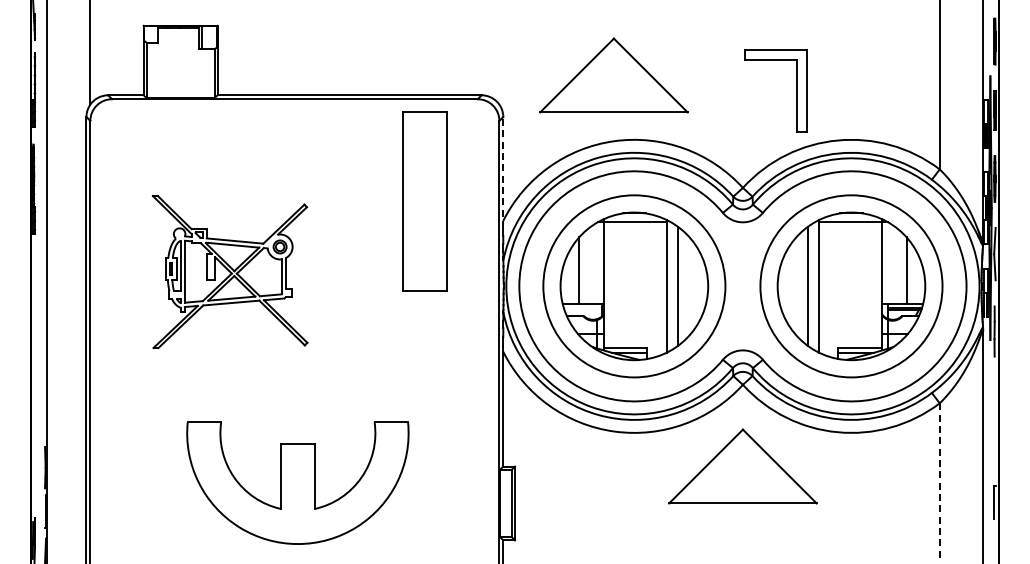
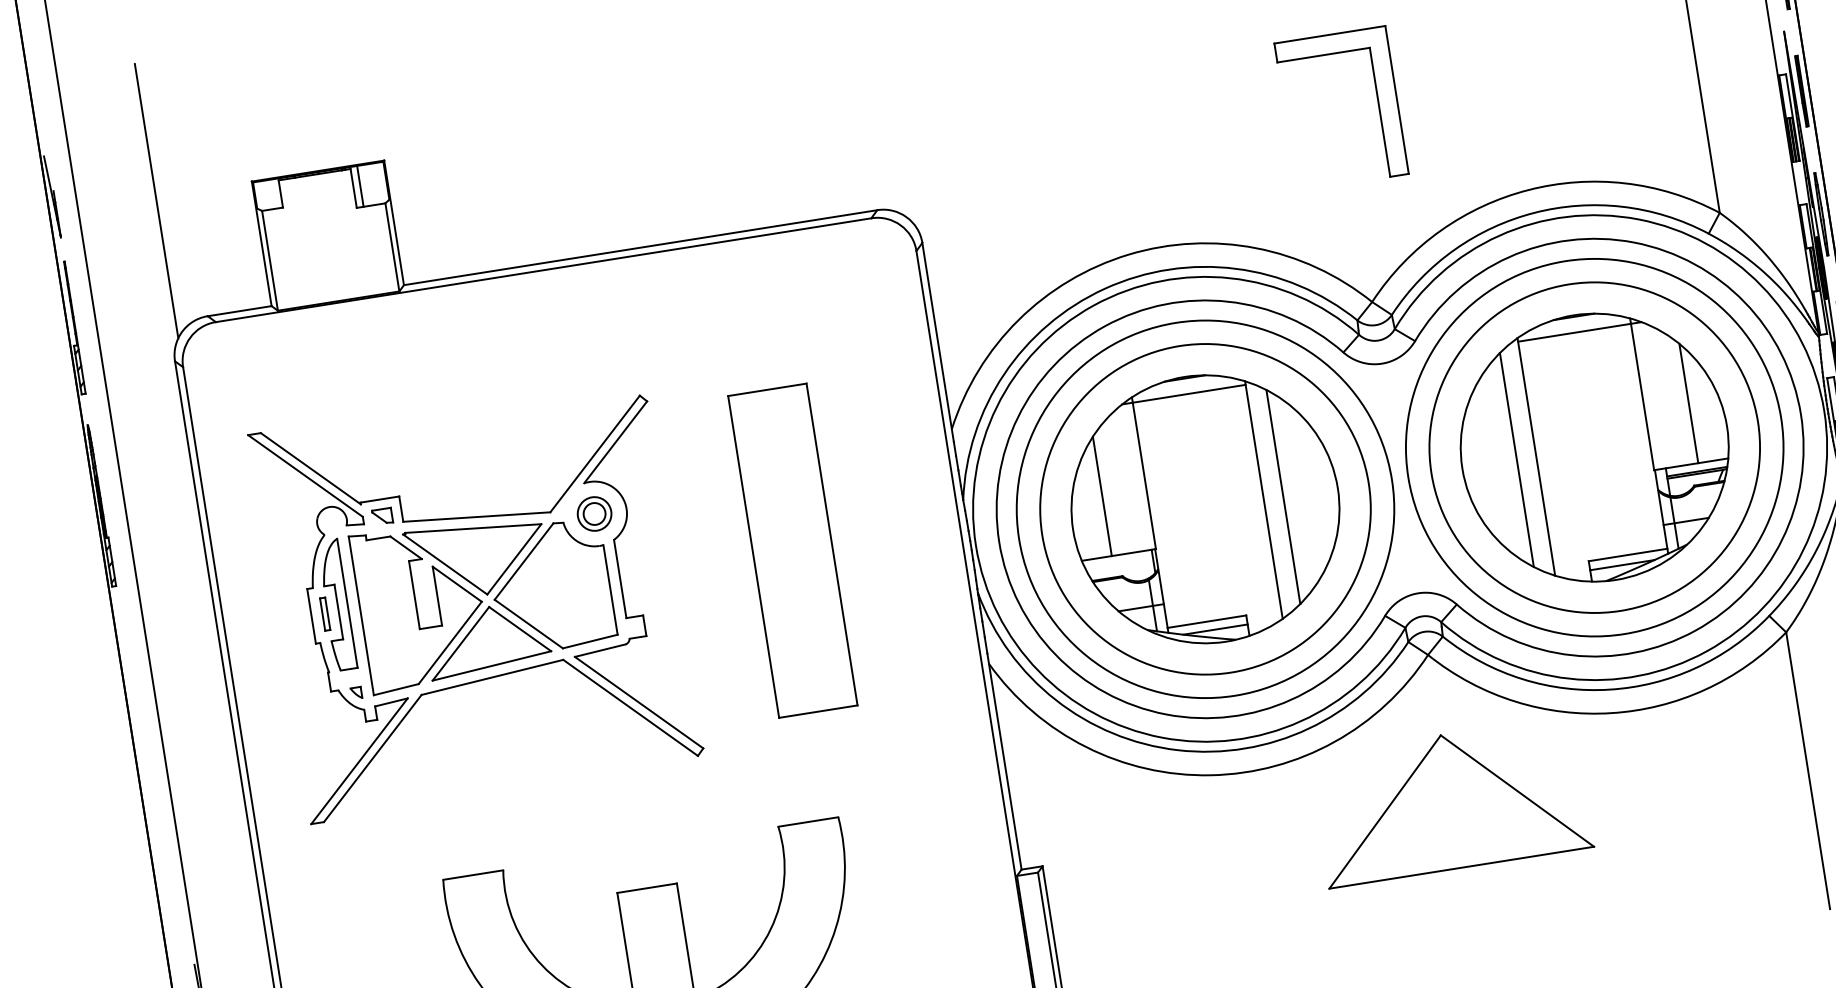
part: (613, 75) -> (1108, 137), removed
part: (796, 90) -> (1378, 101), moved
line: (503, 172) -> (938, 342), dashed -> solid
part: (424, 201) -> (791, 551), moved
part: (229, 271) -> (475, 597), size x1.43
part: (742, 286) -> (1399, 478), added
line: (939, 481) -> (1807, 772), dashed -> solid

